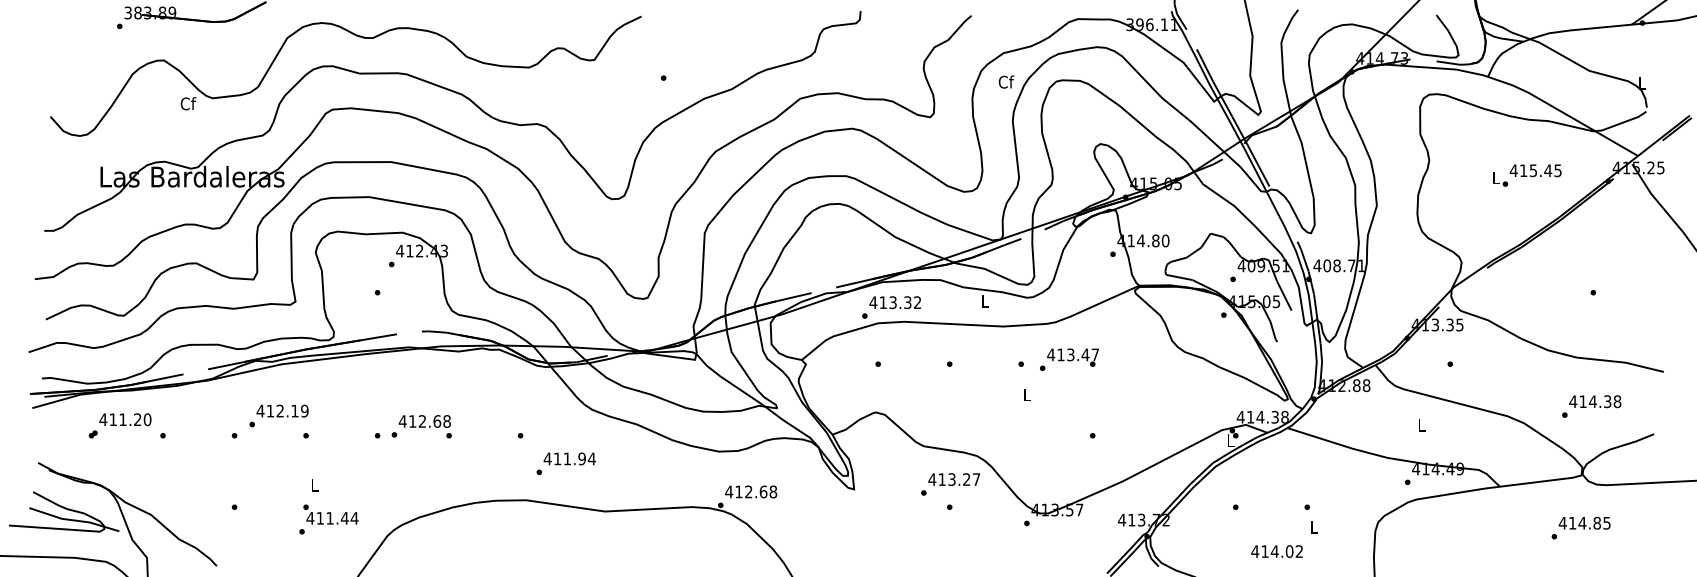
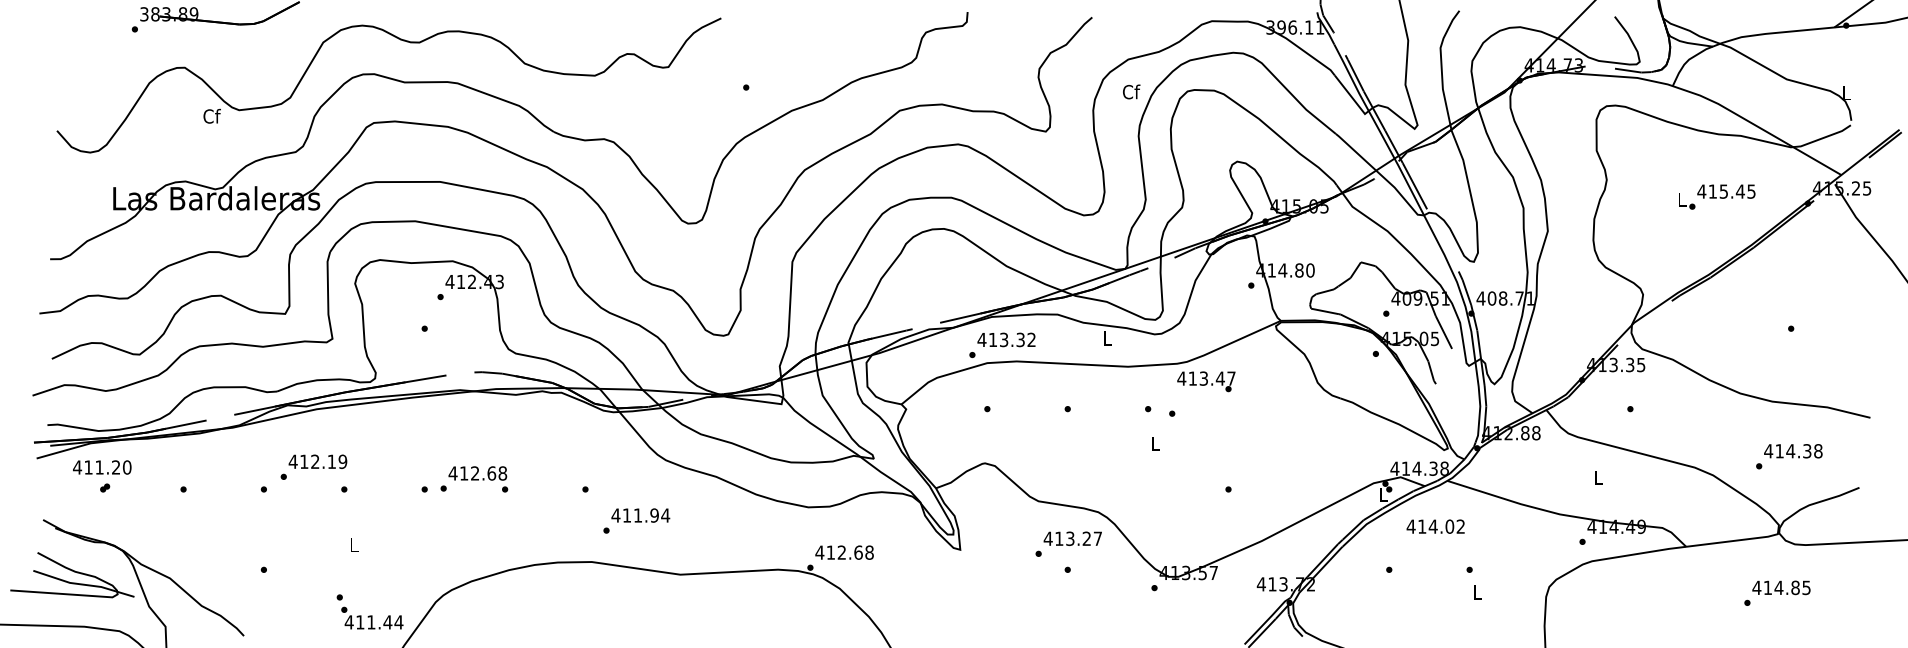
text: (1073, 357) -> (1206, 381), moved
text: (125, 419) -> (102, 467), moved
text: (331, 514) -> (372, 617), moved
text: (1276, 551) -> (1435, 526), moved

